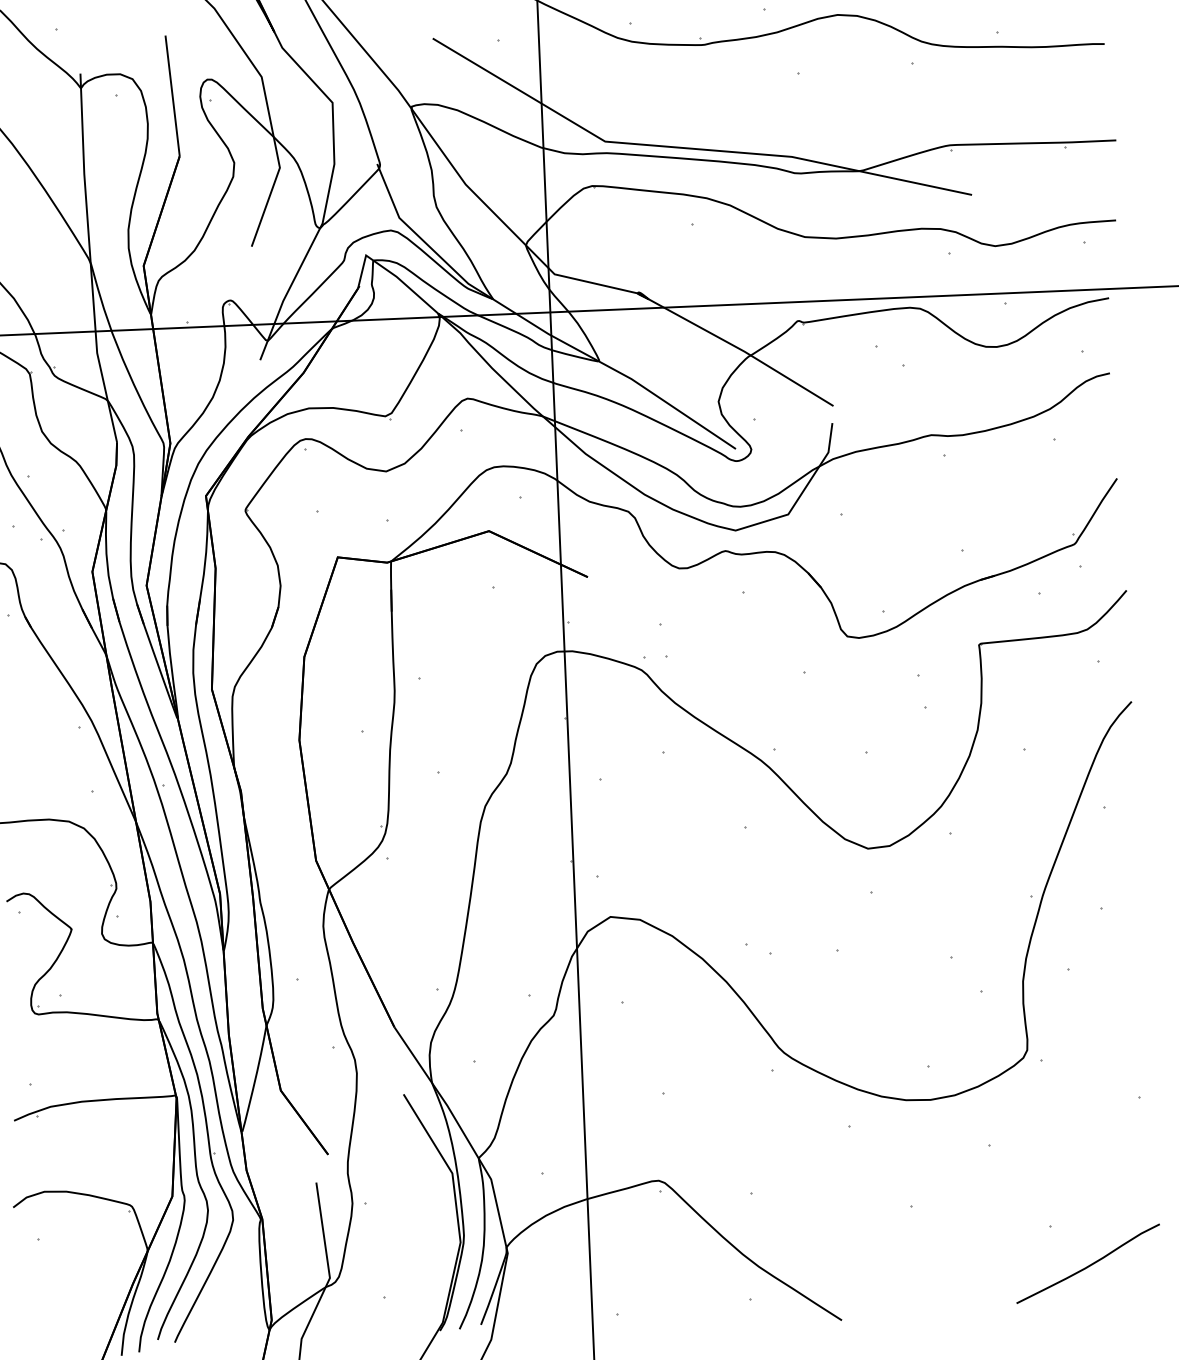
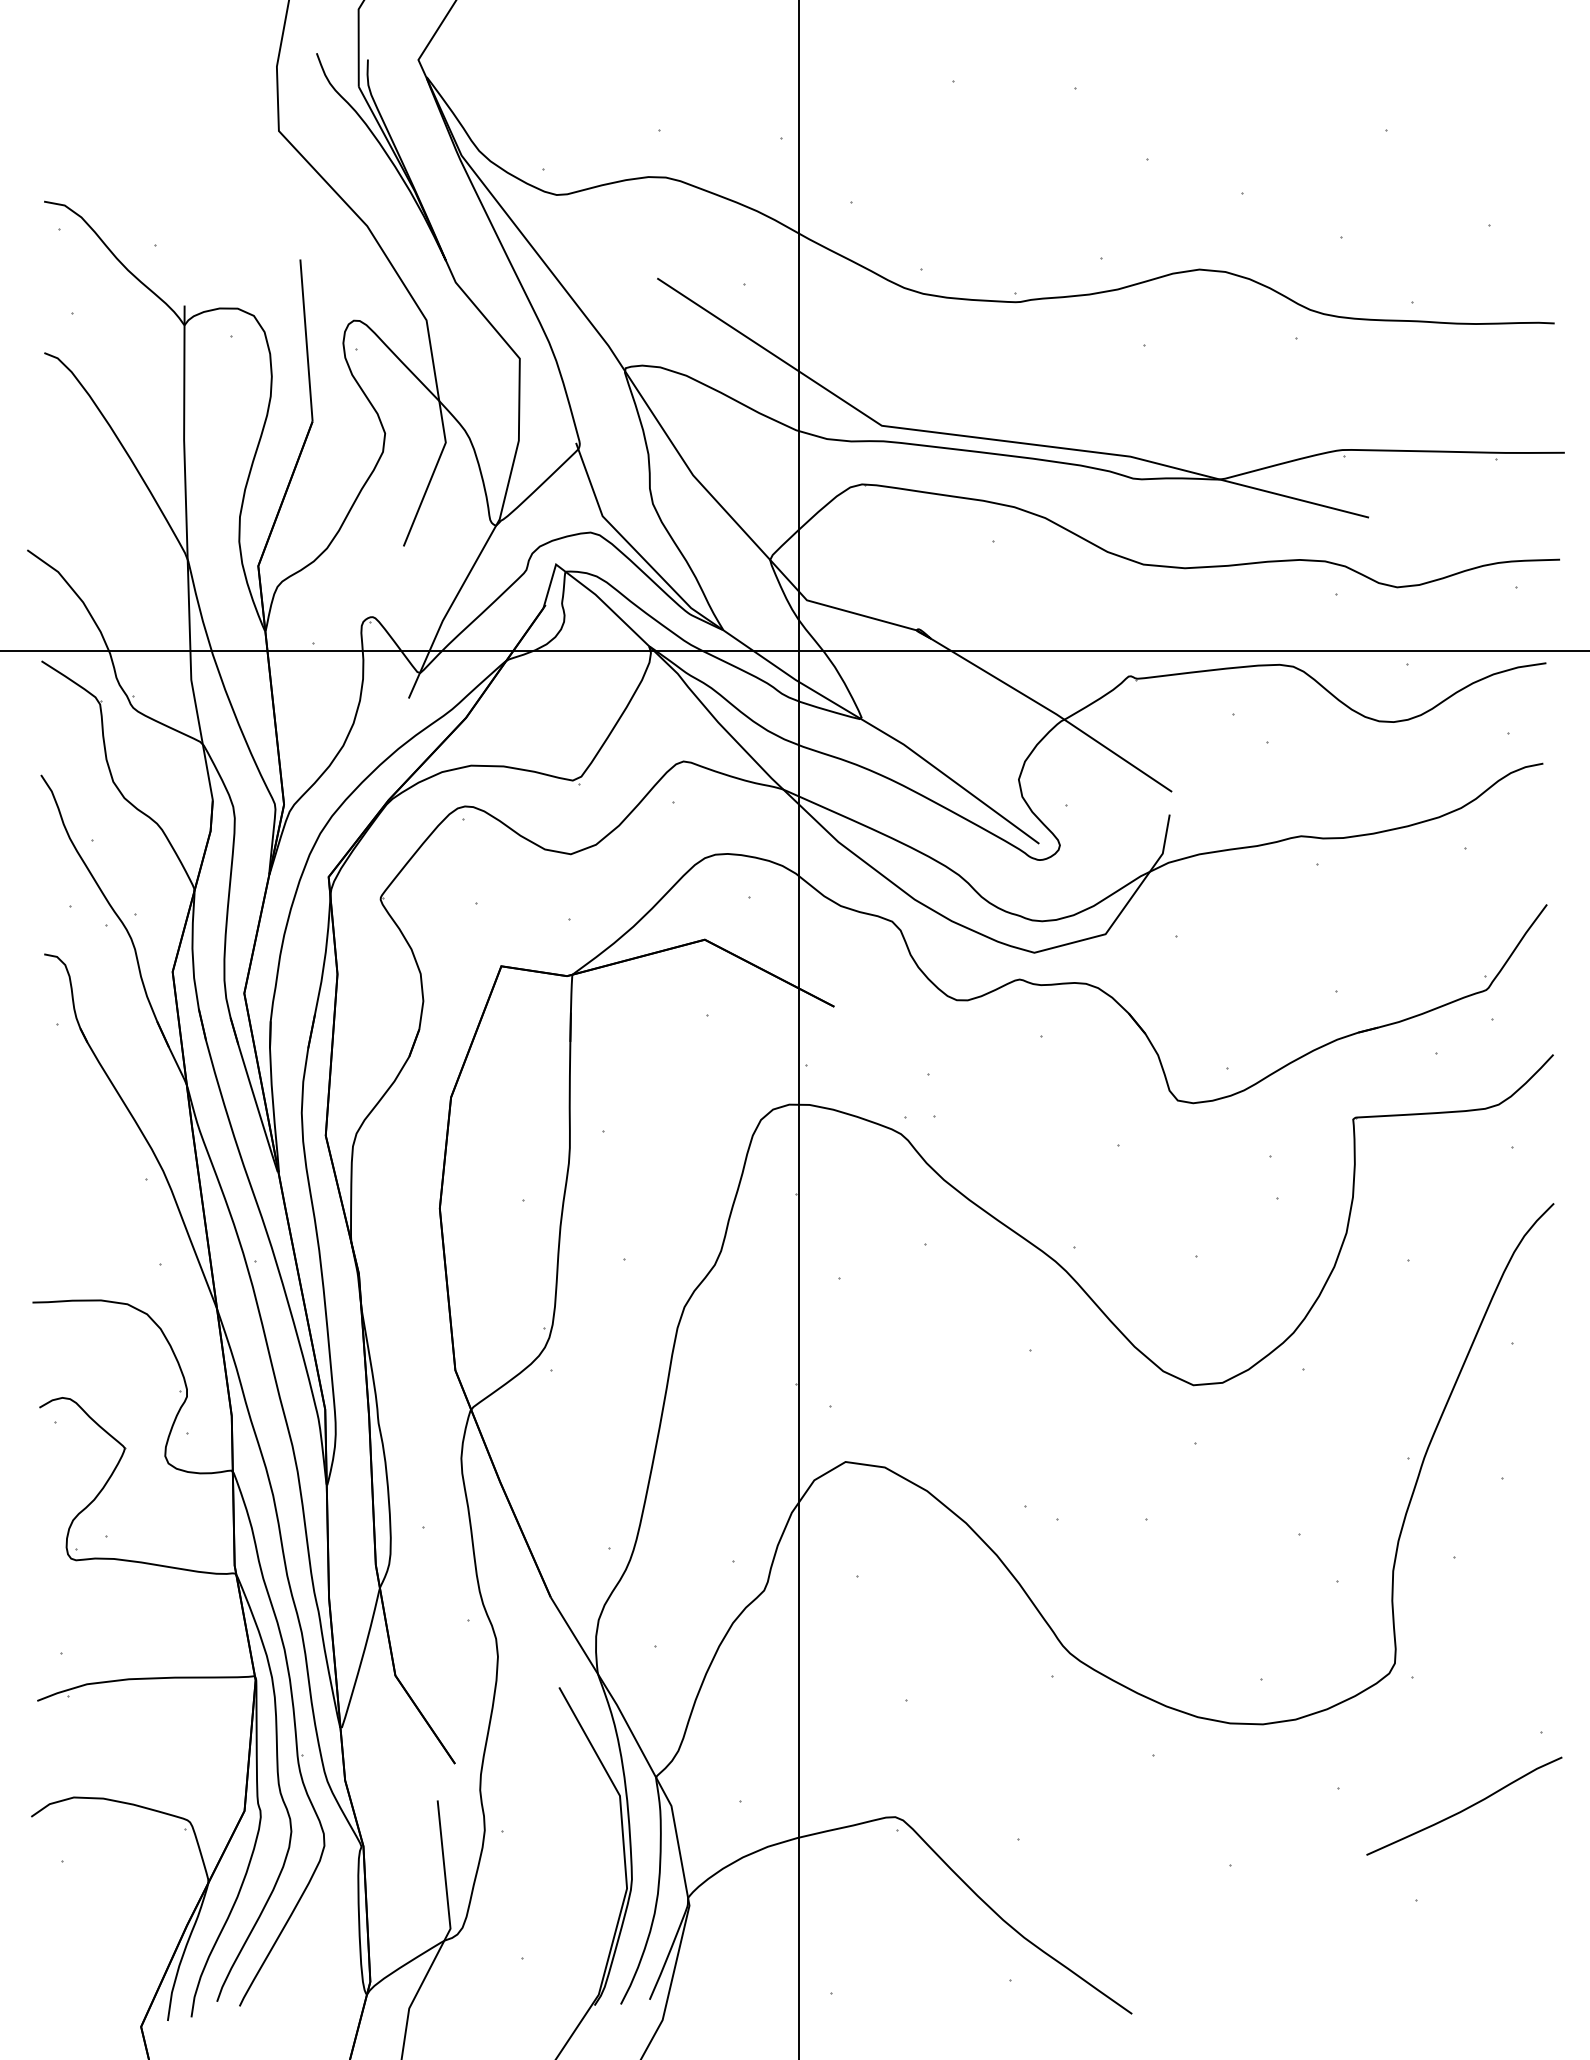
curve: (1089, 1264) -> (1466, 1807), moved

